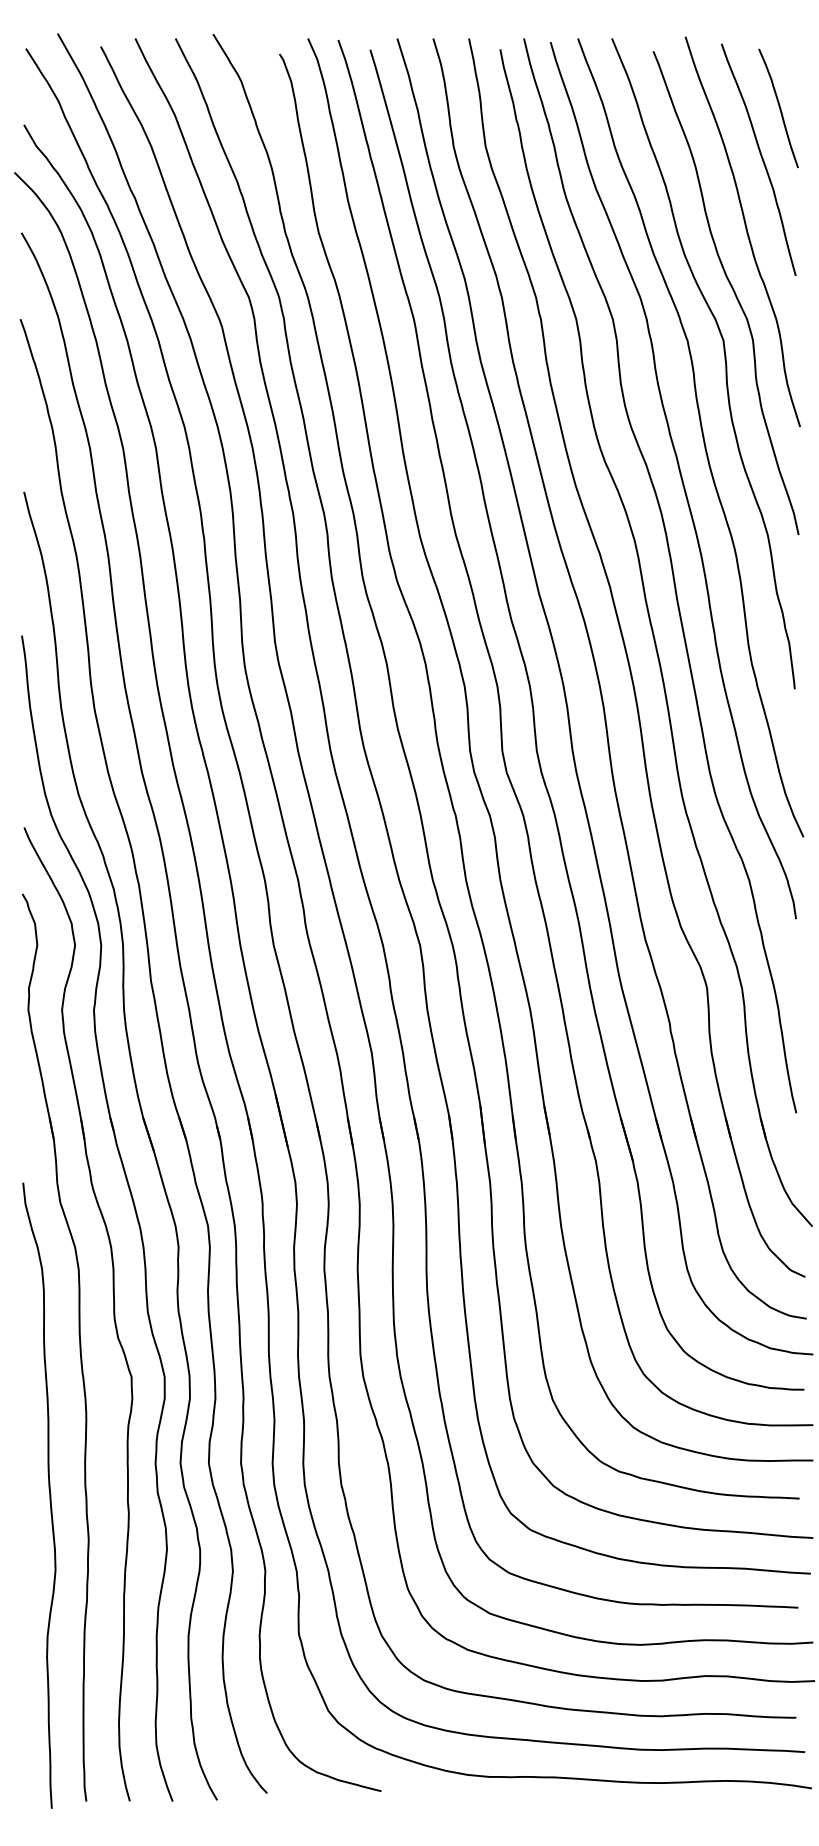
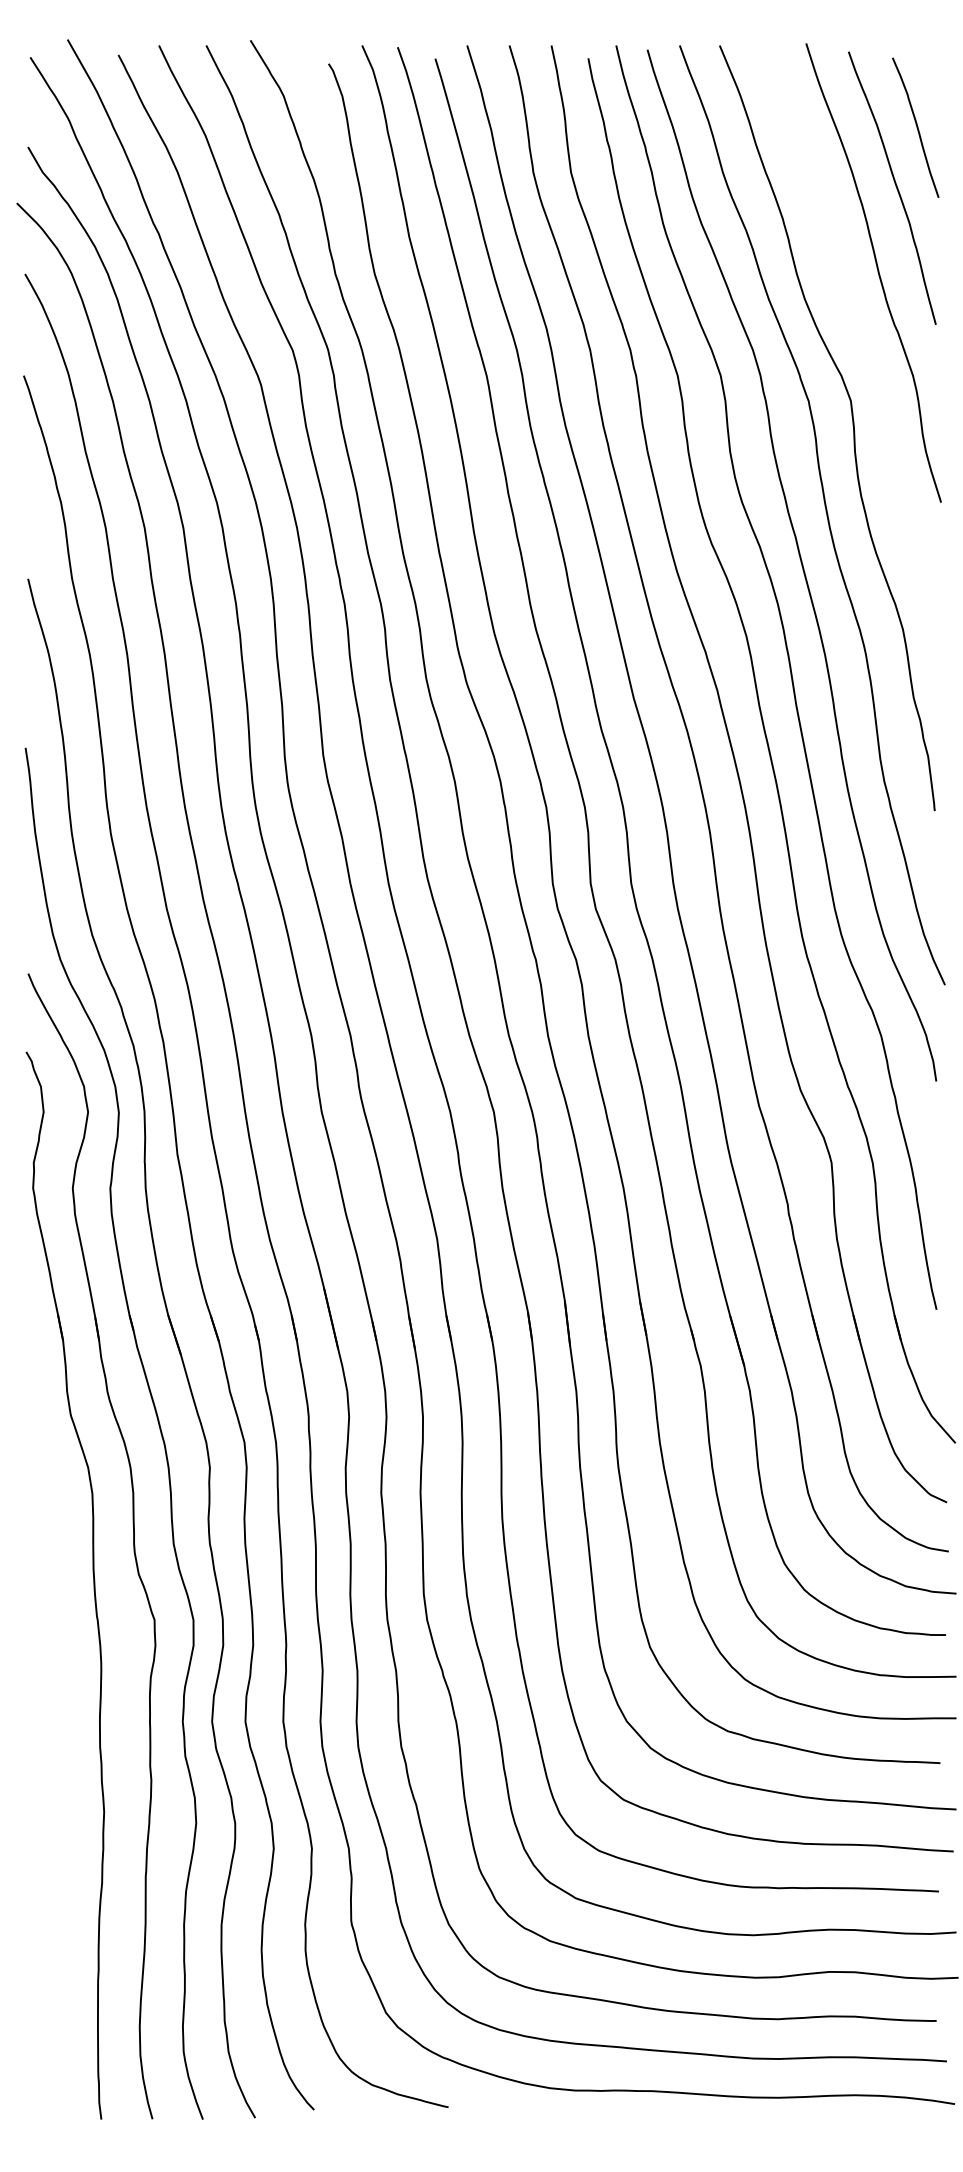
curve: (731, 288) -> (860, 339), removed
curve: (49, 1495) -> (57, 1759), removed

